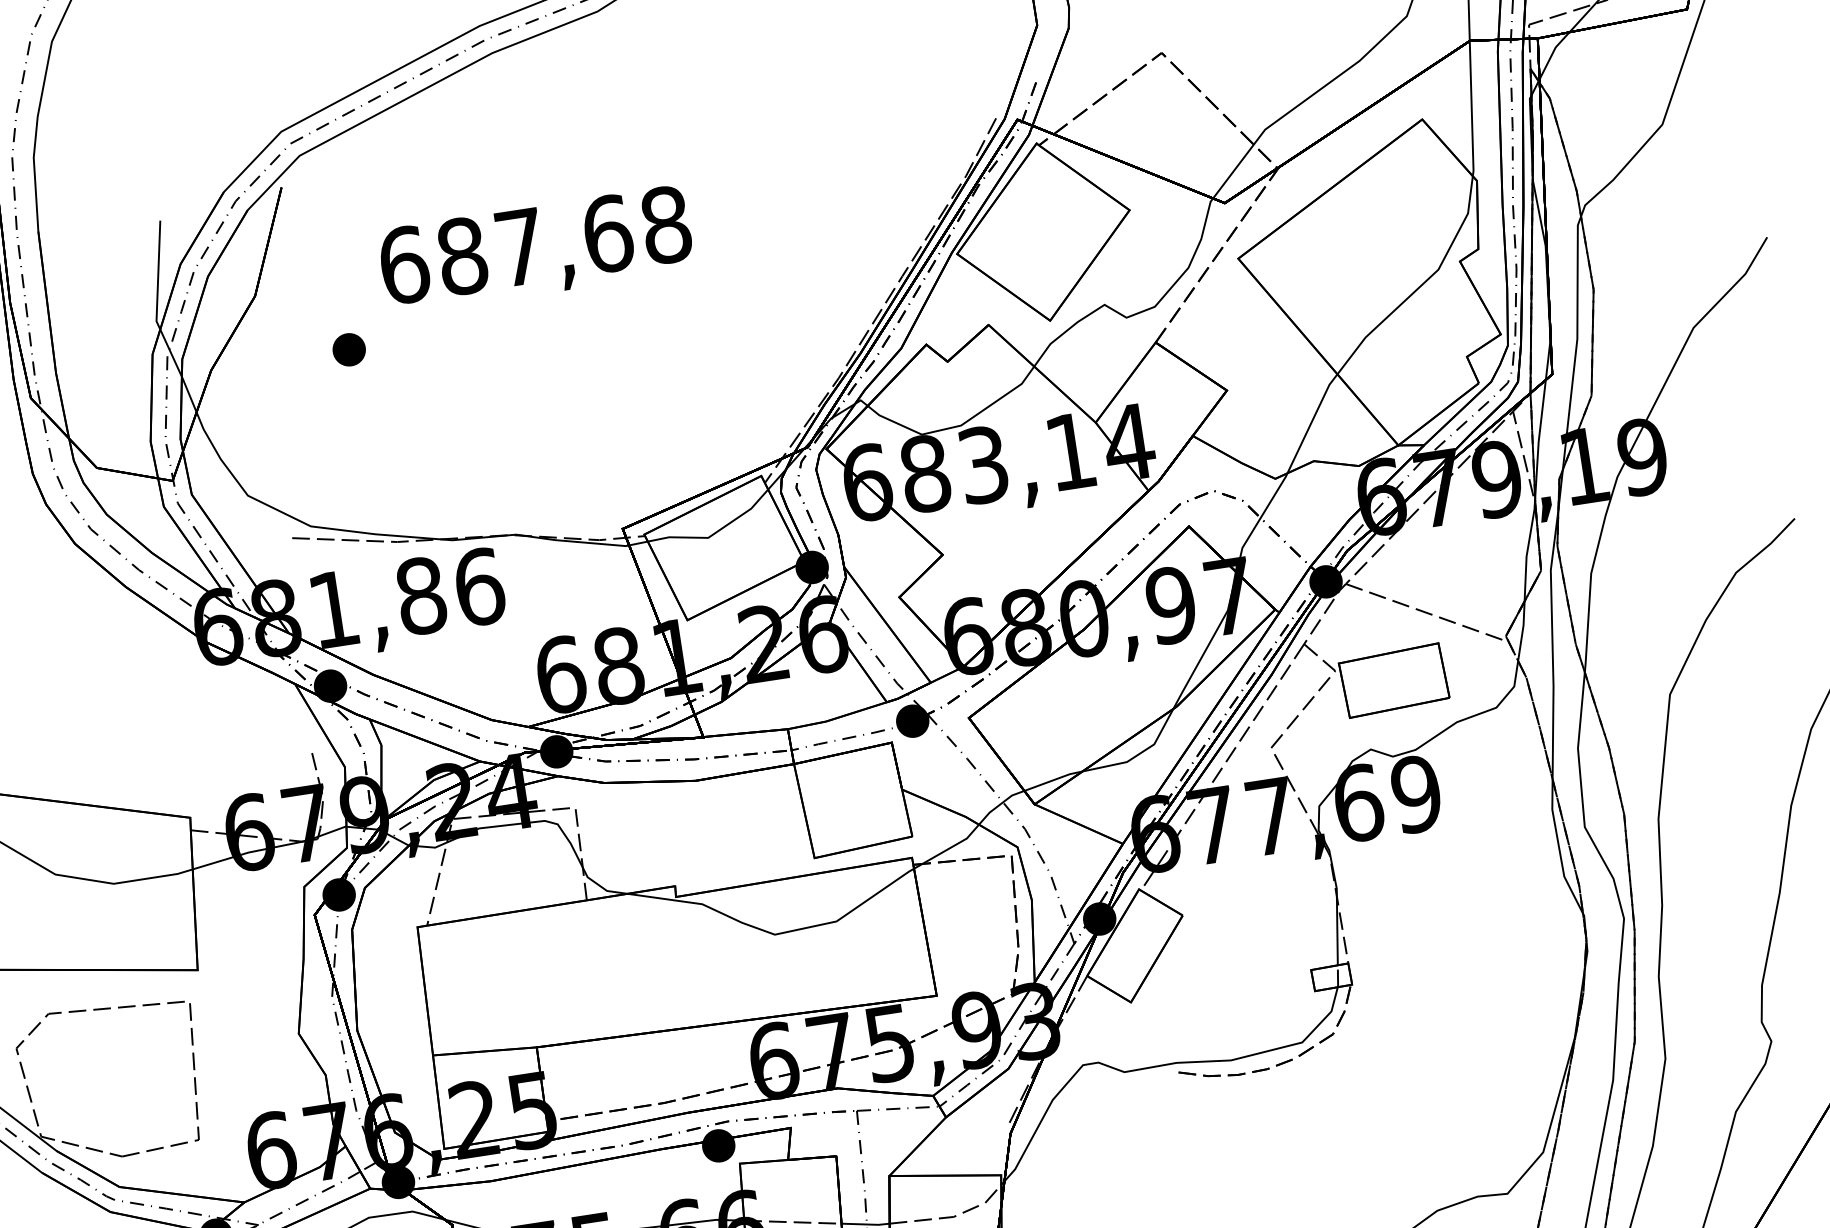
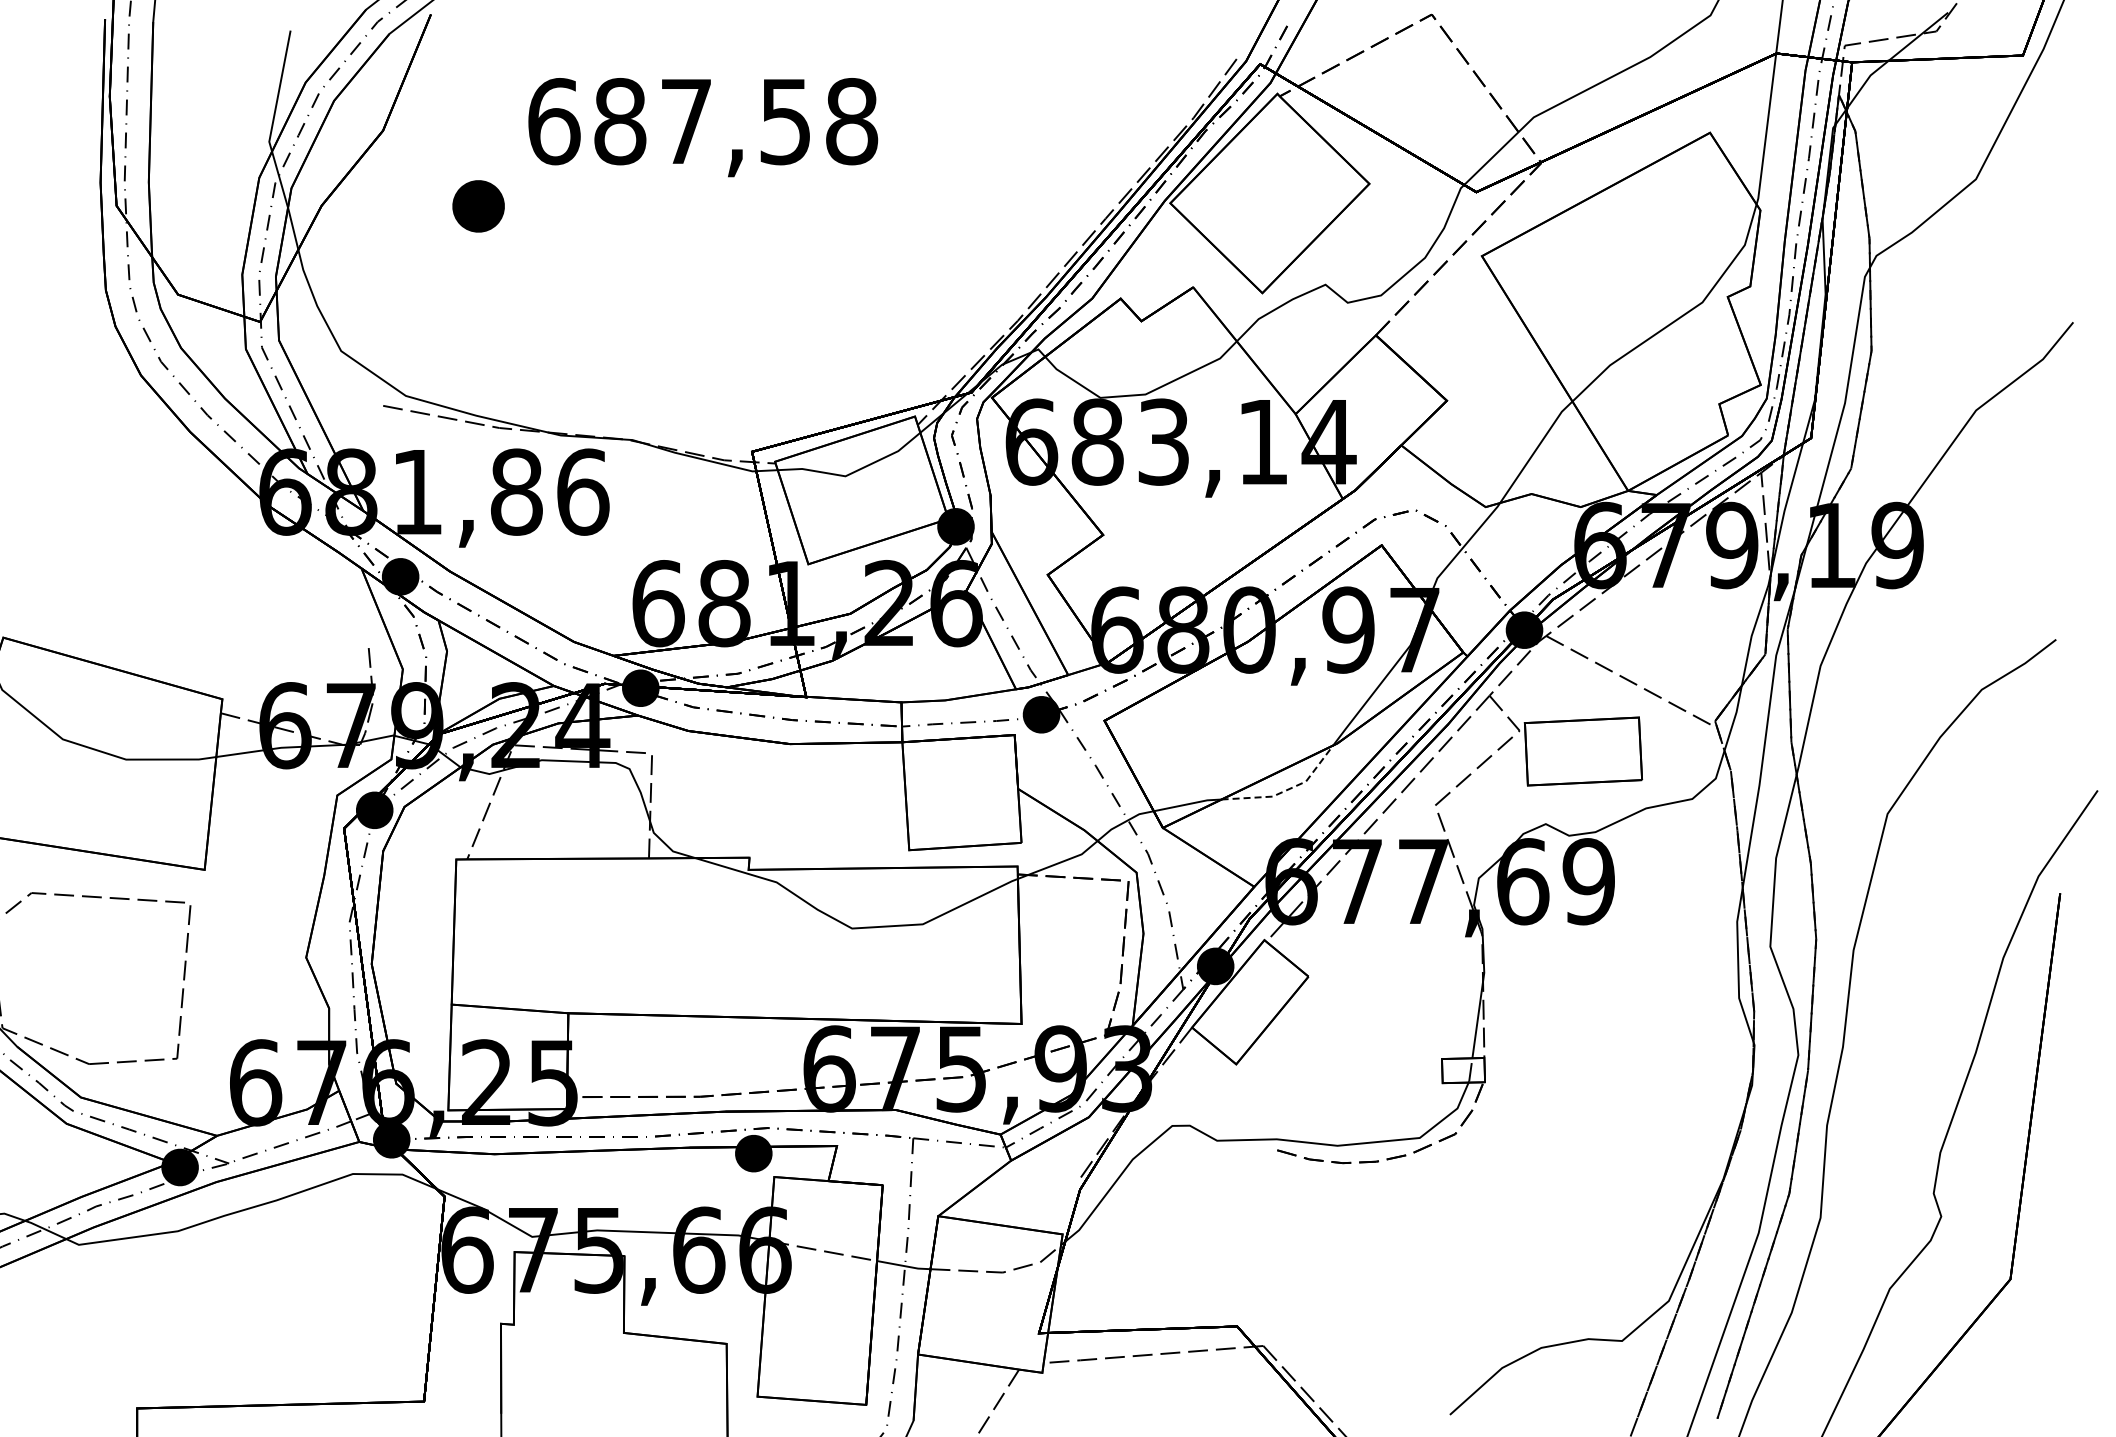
text: (608, 233) -> (786, 121), 687,68 -> 687,58
part: (349, 349) -> (478, 205), size x1.4
line: (1139, 754) -> (1287, 790), solid -> dashed

